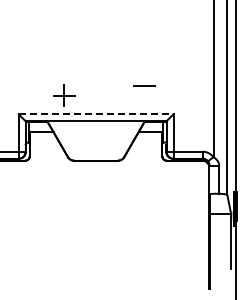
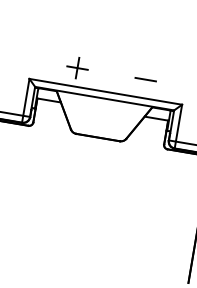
line: (144, 85) -> (145, 79), moved
line: (96, 114) -> (106, 92), dashed -> solid

